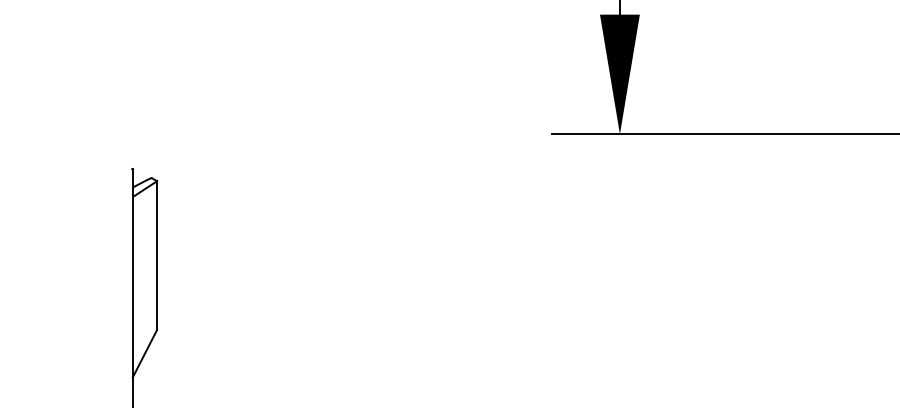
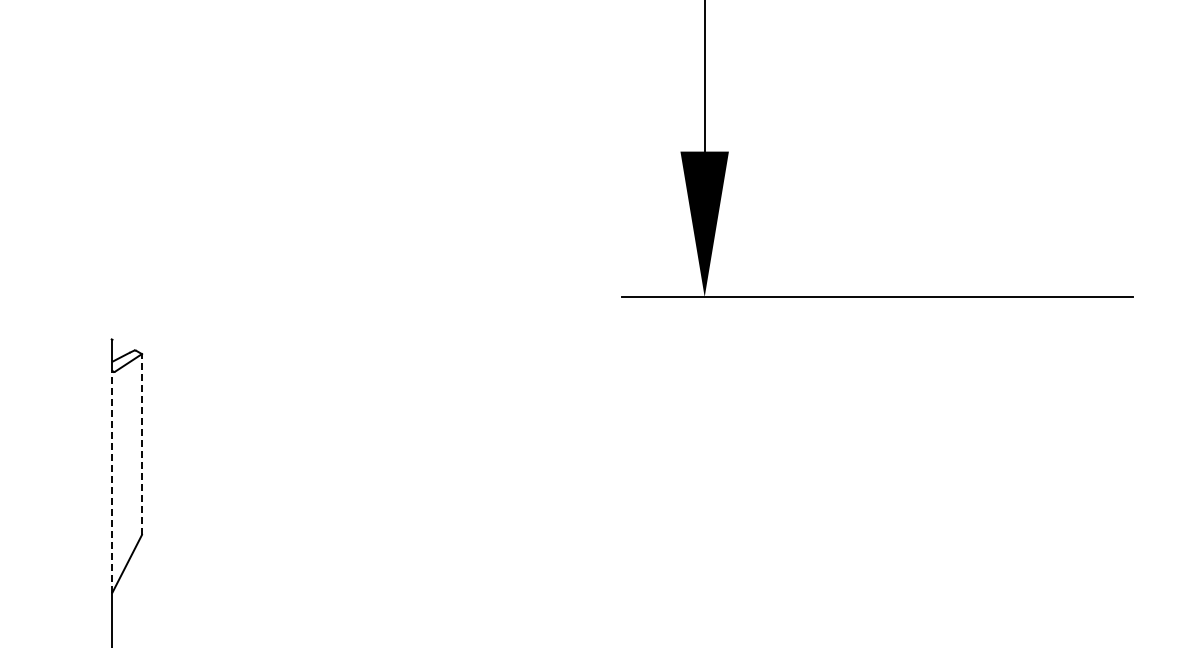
line: (156, 255) -> (141, 444), solid -> dashed
line: (132, 285) -> (112, 480), solid -> dashed

